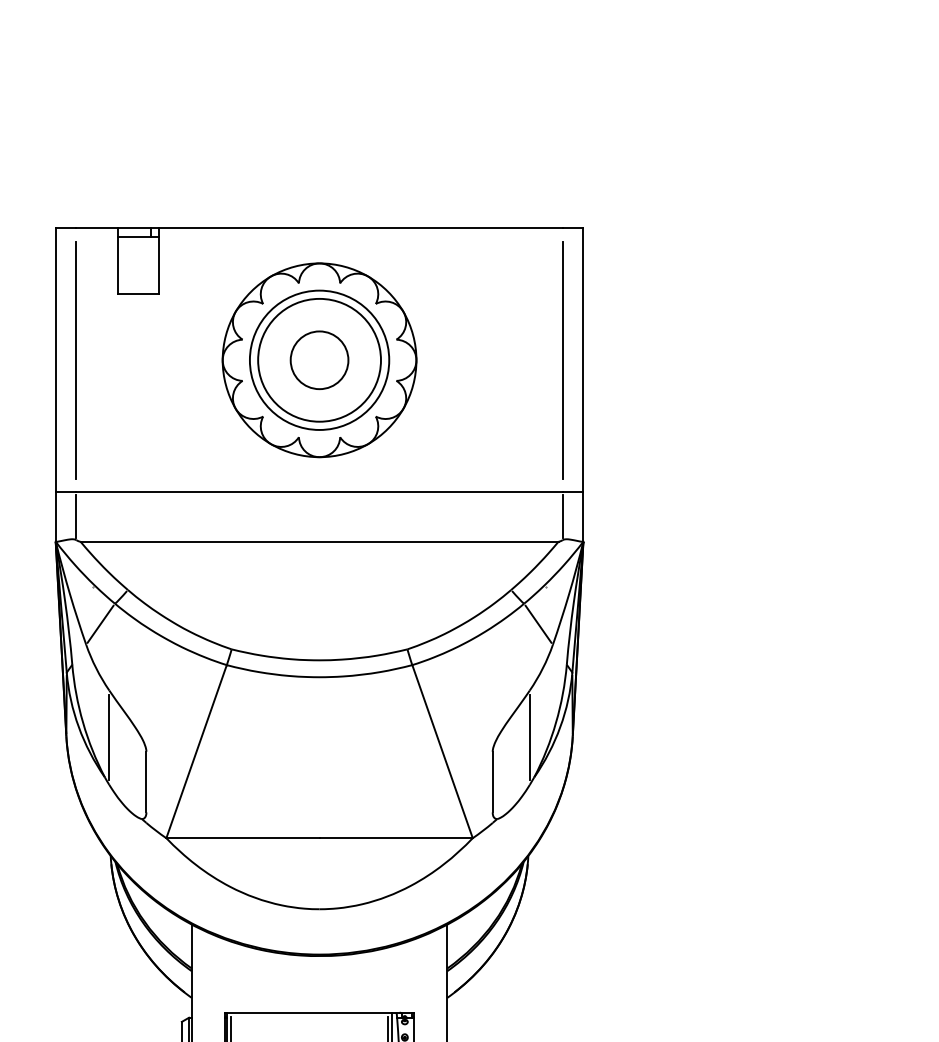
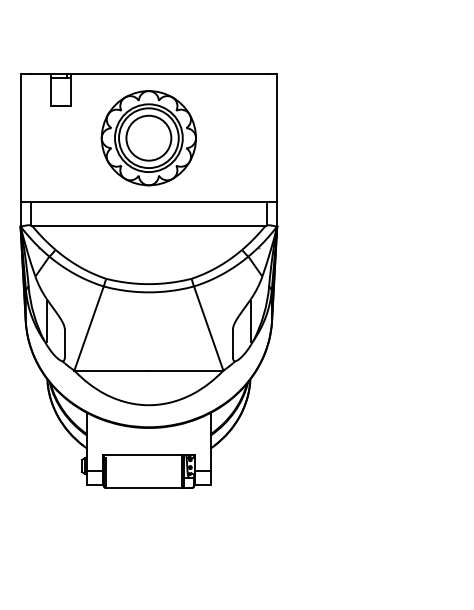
line: (76, 358) -> (30, 137), removed
line: (563, 358) -> (267, 137), removed
circle: (318, 360) -> (148, 138), size x1.6

